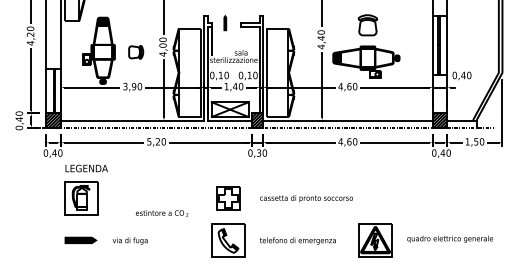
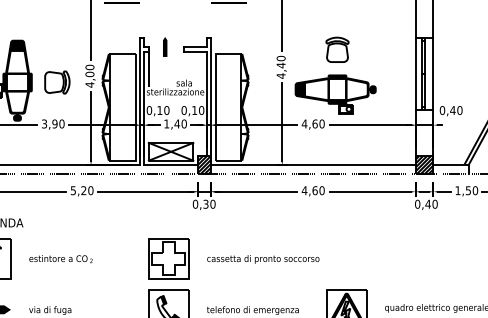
part: (136, 52) -> (57, 82), size x1.43
part: (228, 198) -> (169, 259), size x1.43
text: (161, 213) -> (60, 259), moved

